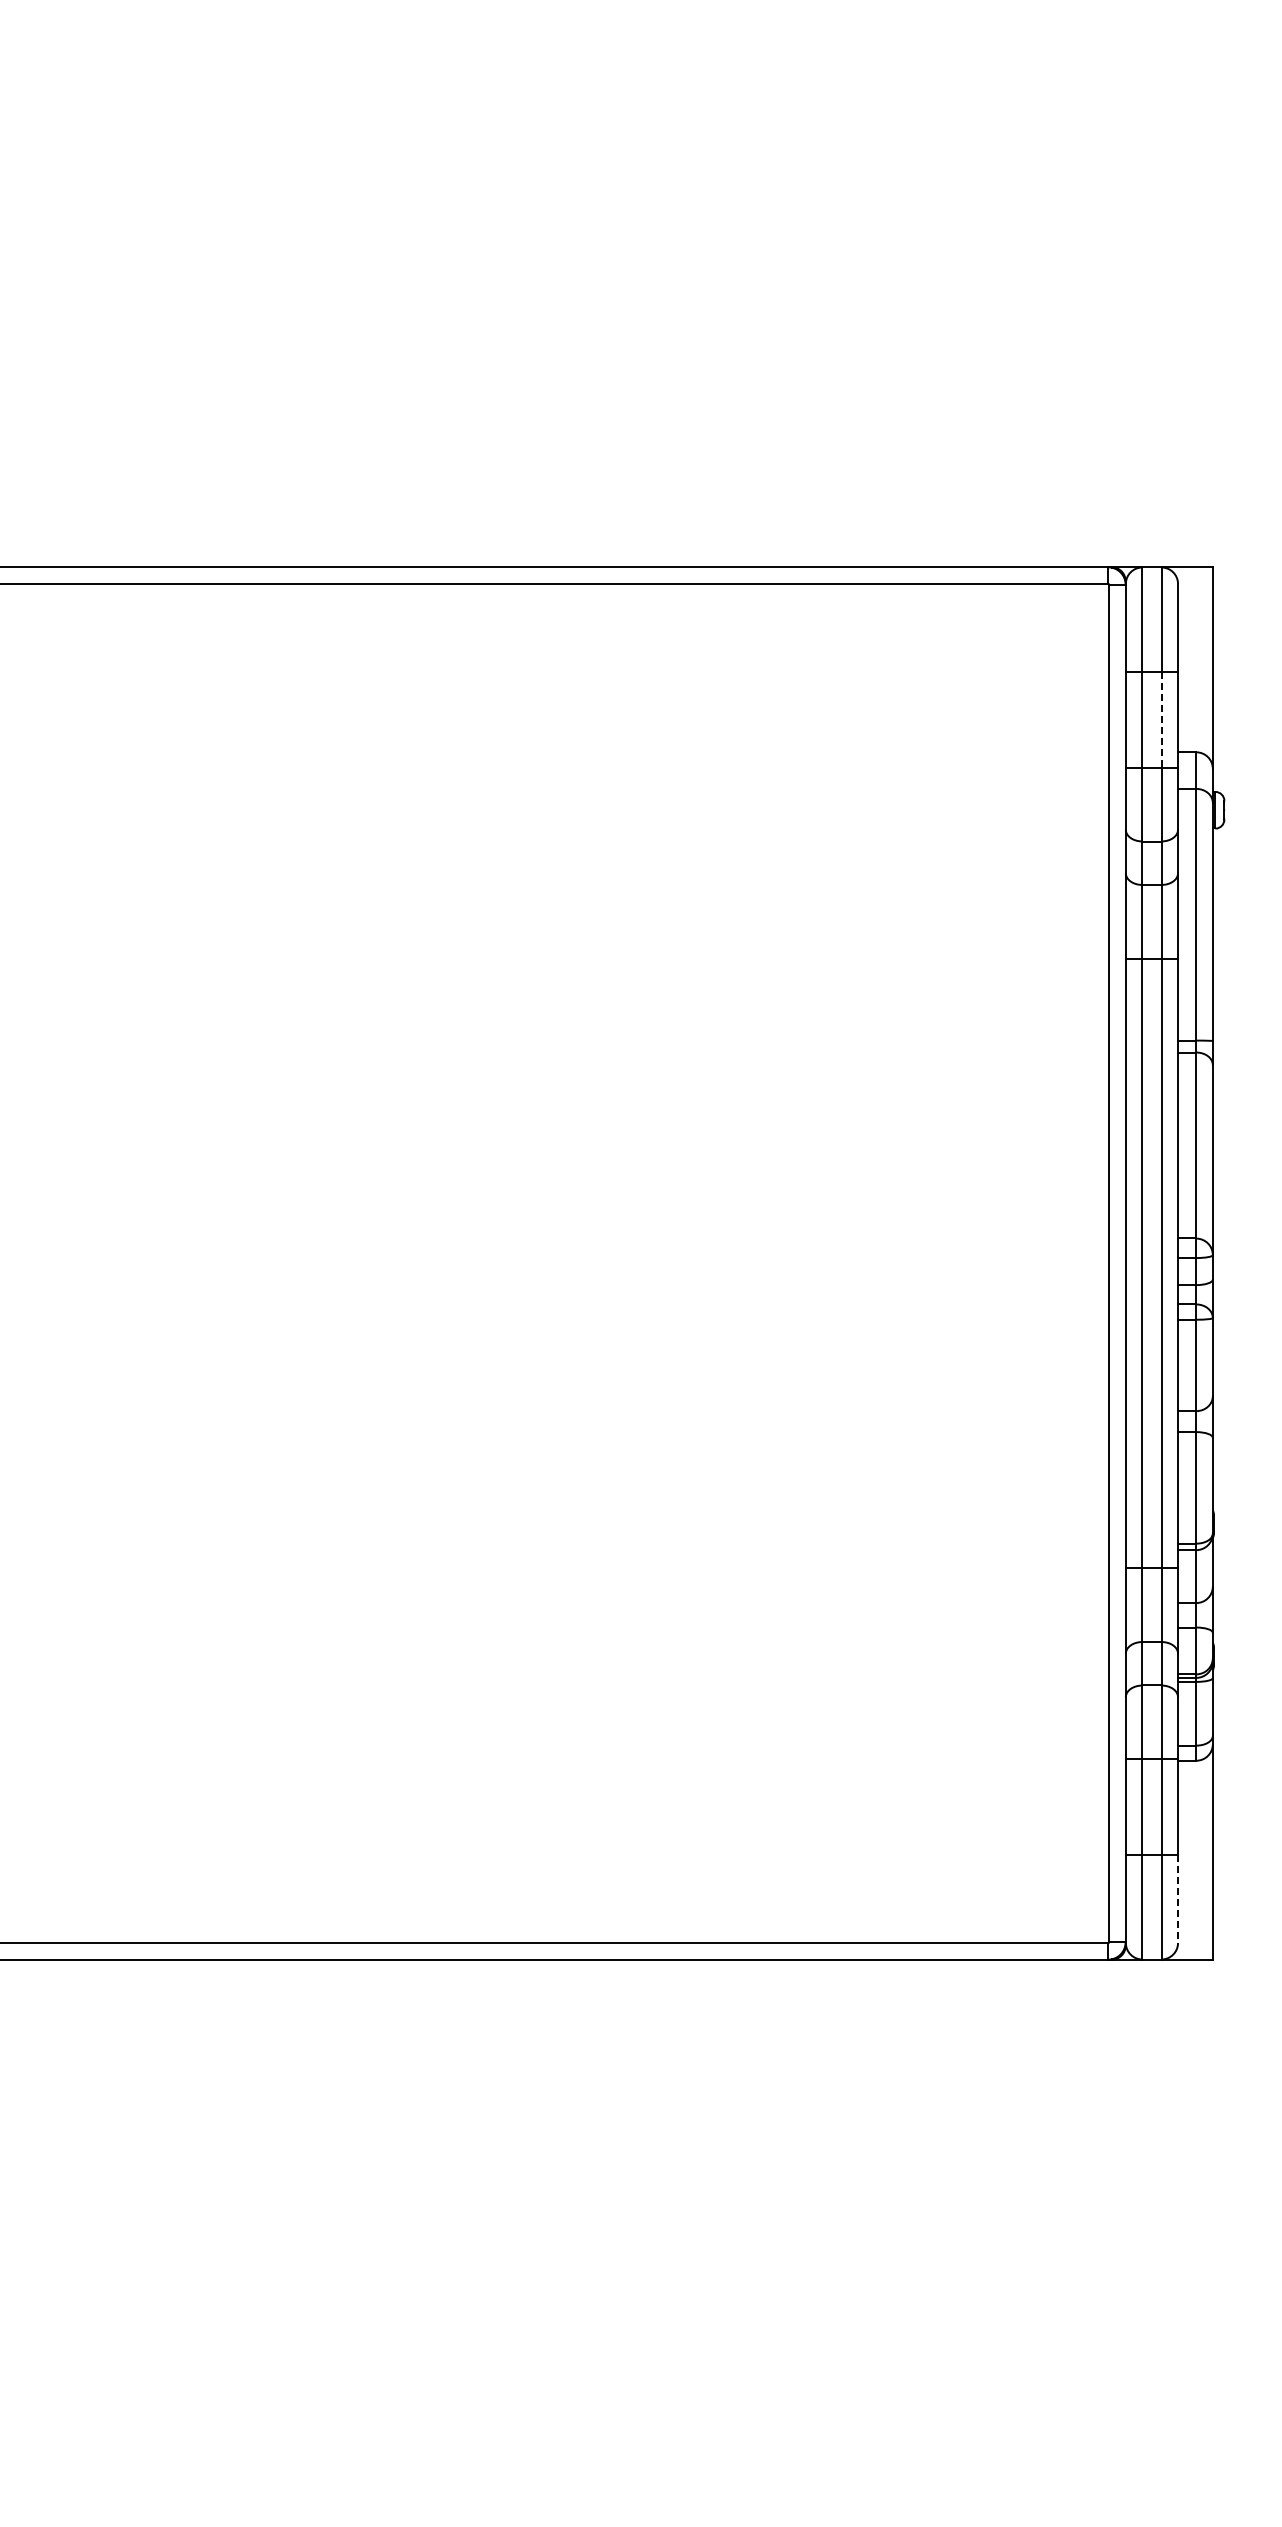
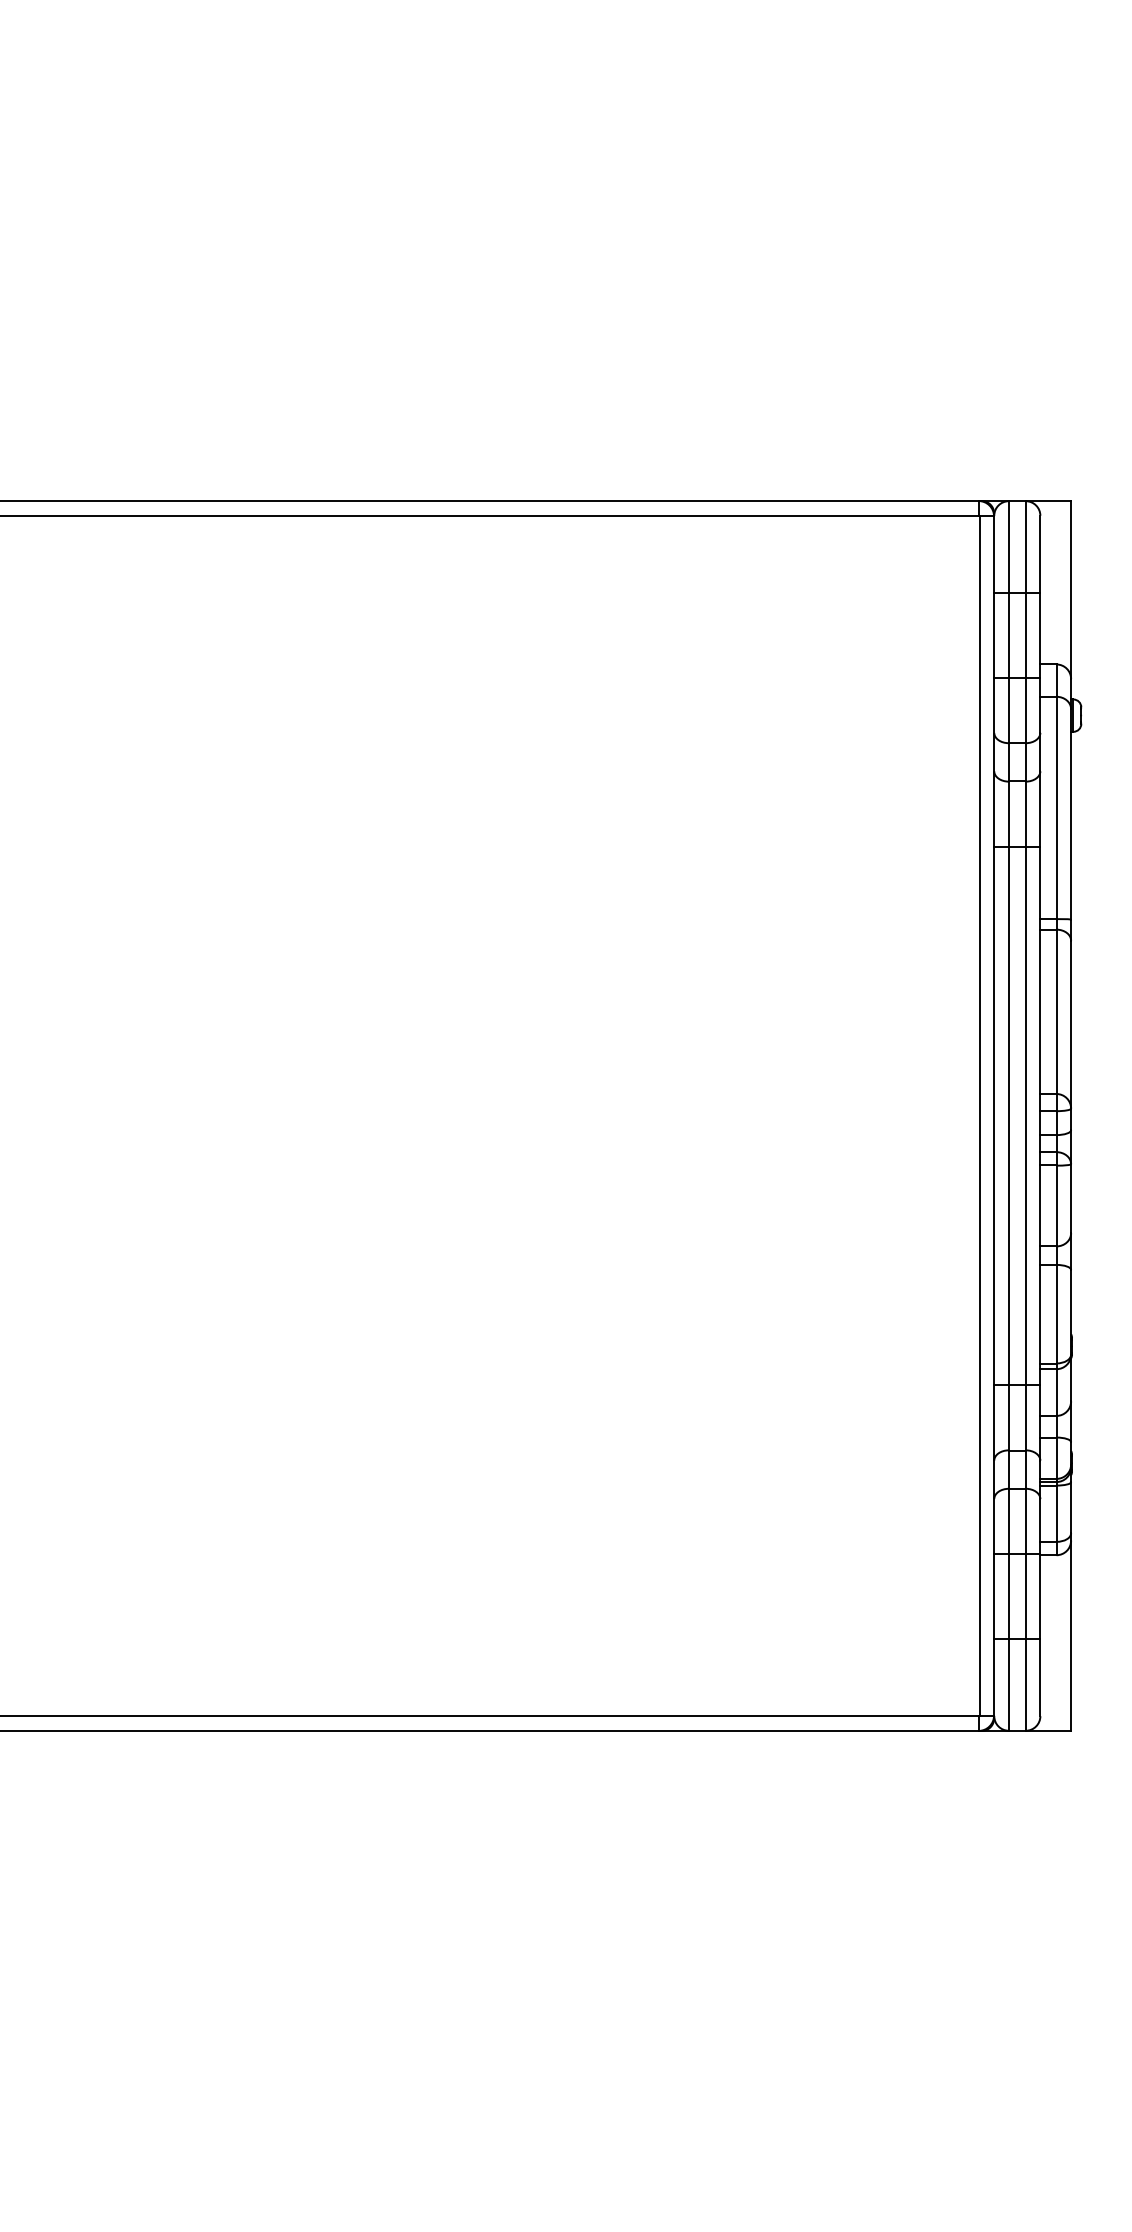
line: (1161, 720) -> (1025, 636), dashed -> solid
line: (1177, 1899) -> (1039, 1677), dashed -> solid

